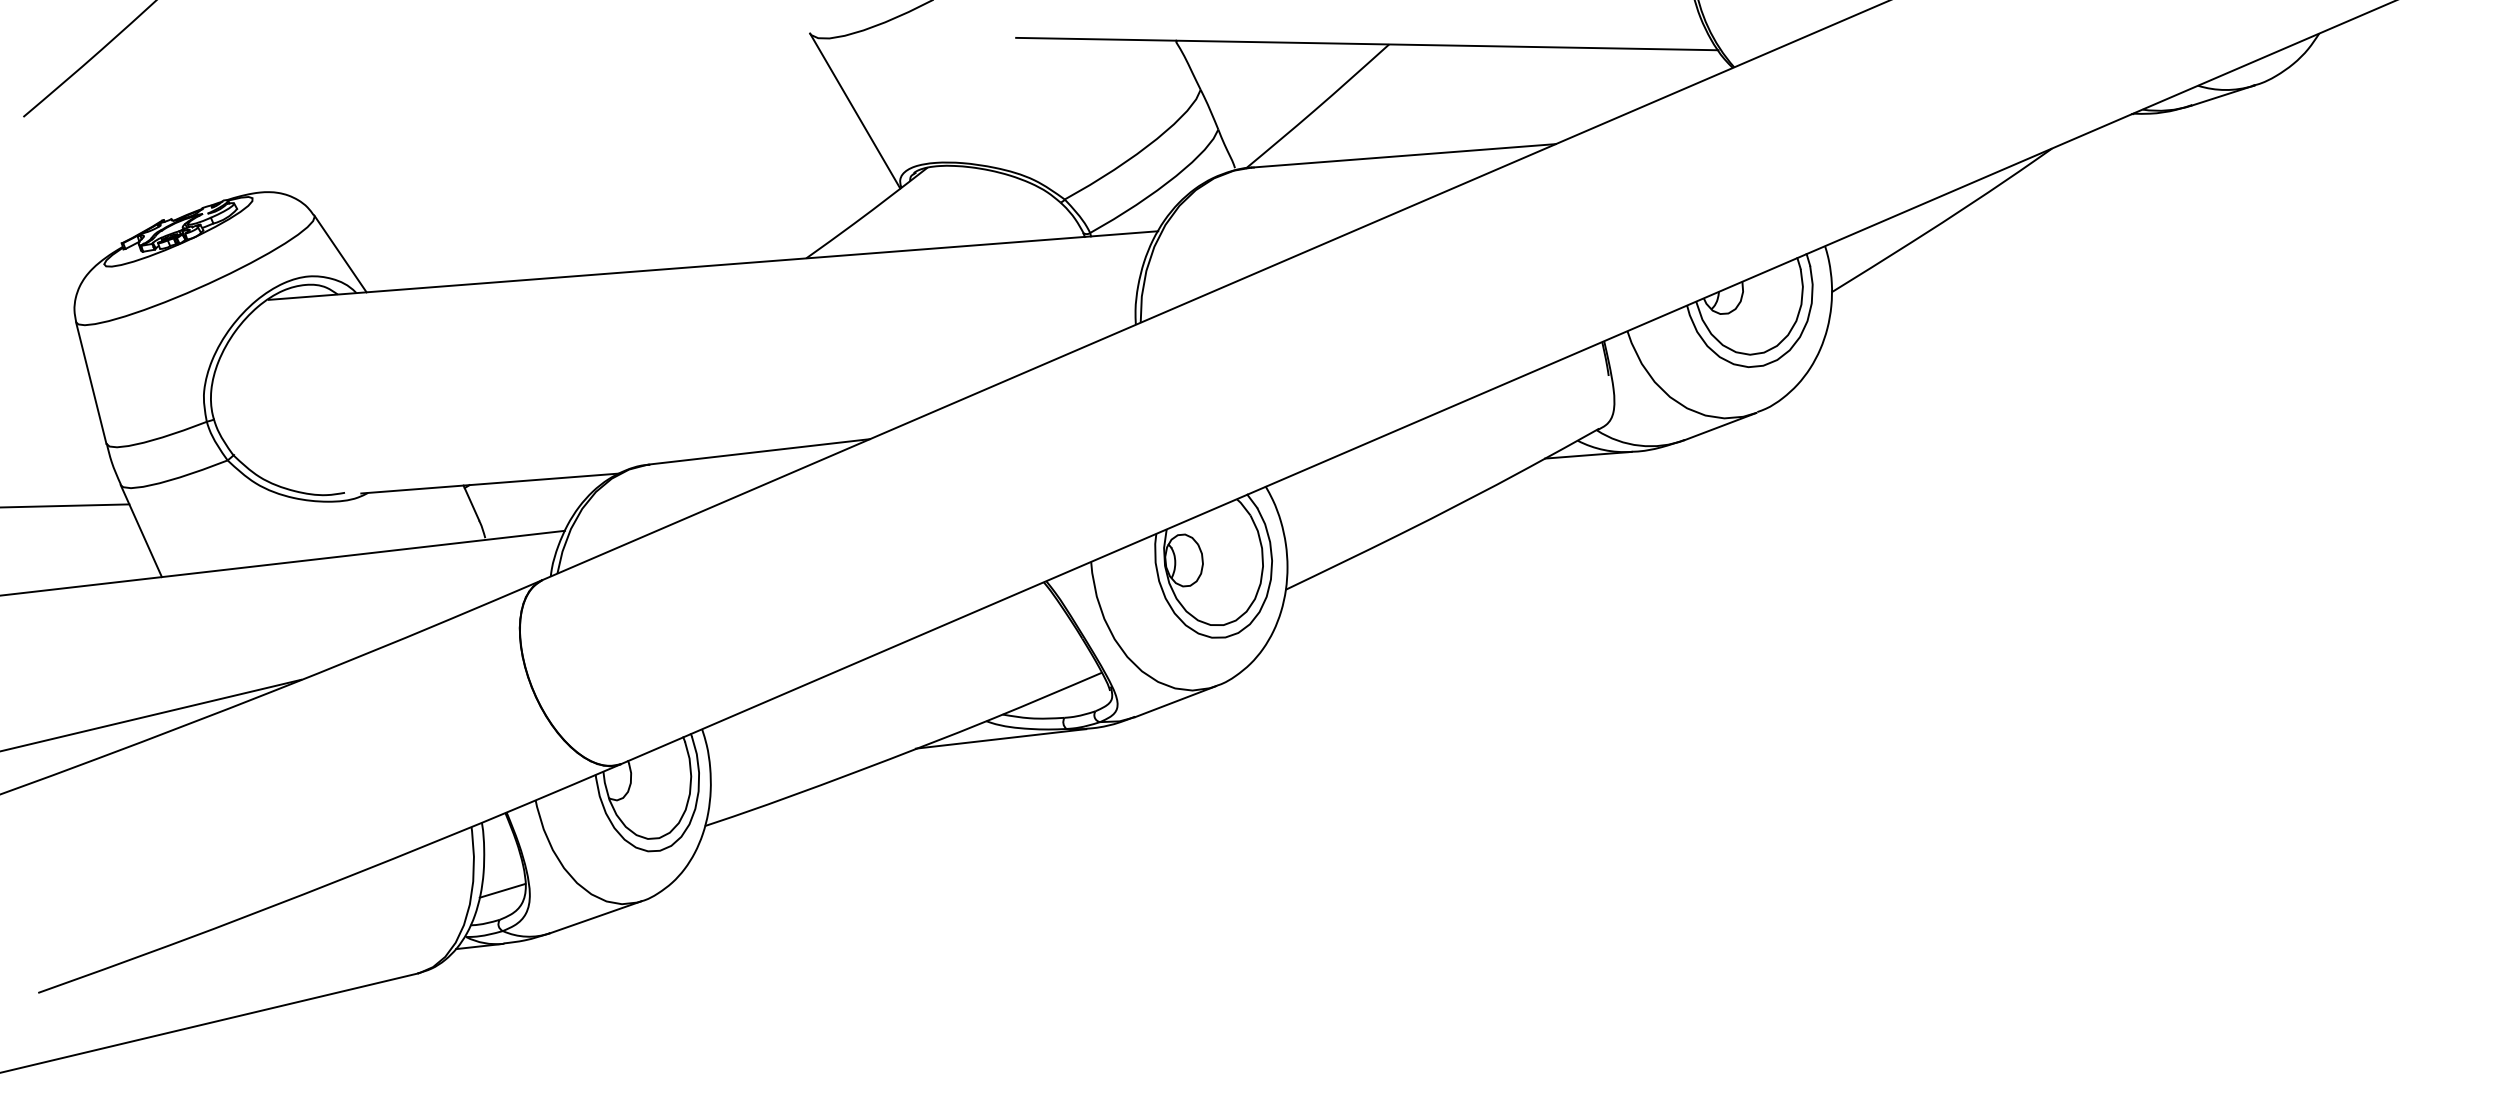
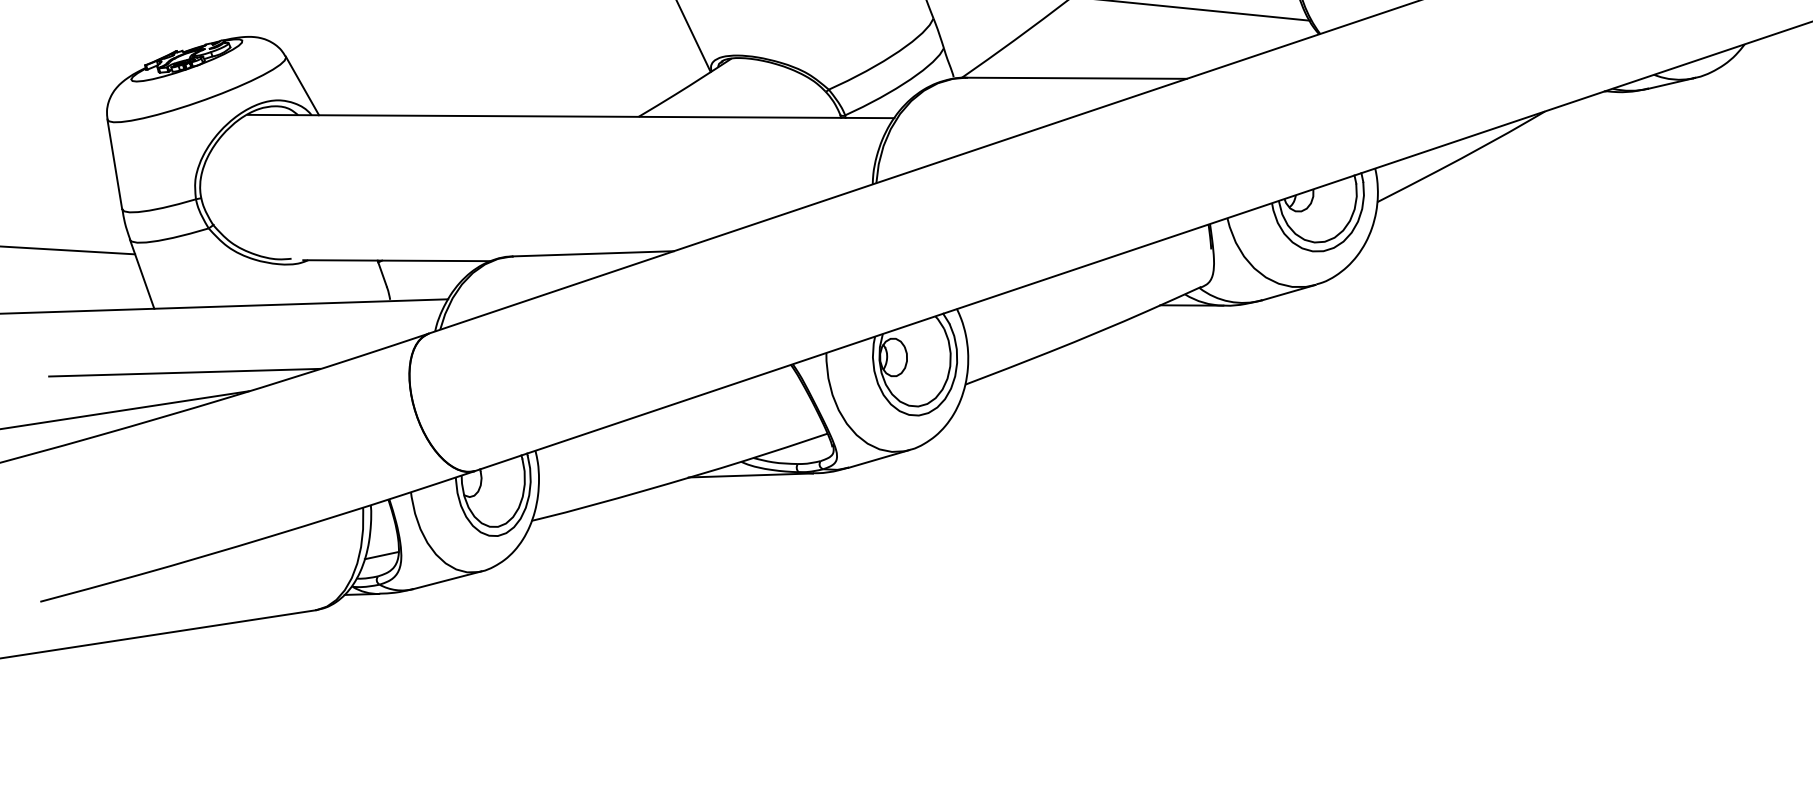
line: (210, 661) -> (184, 372), added

